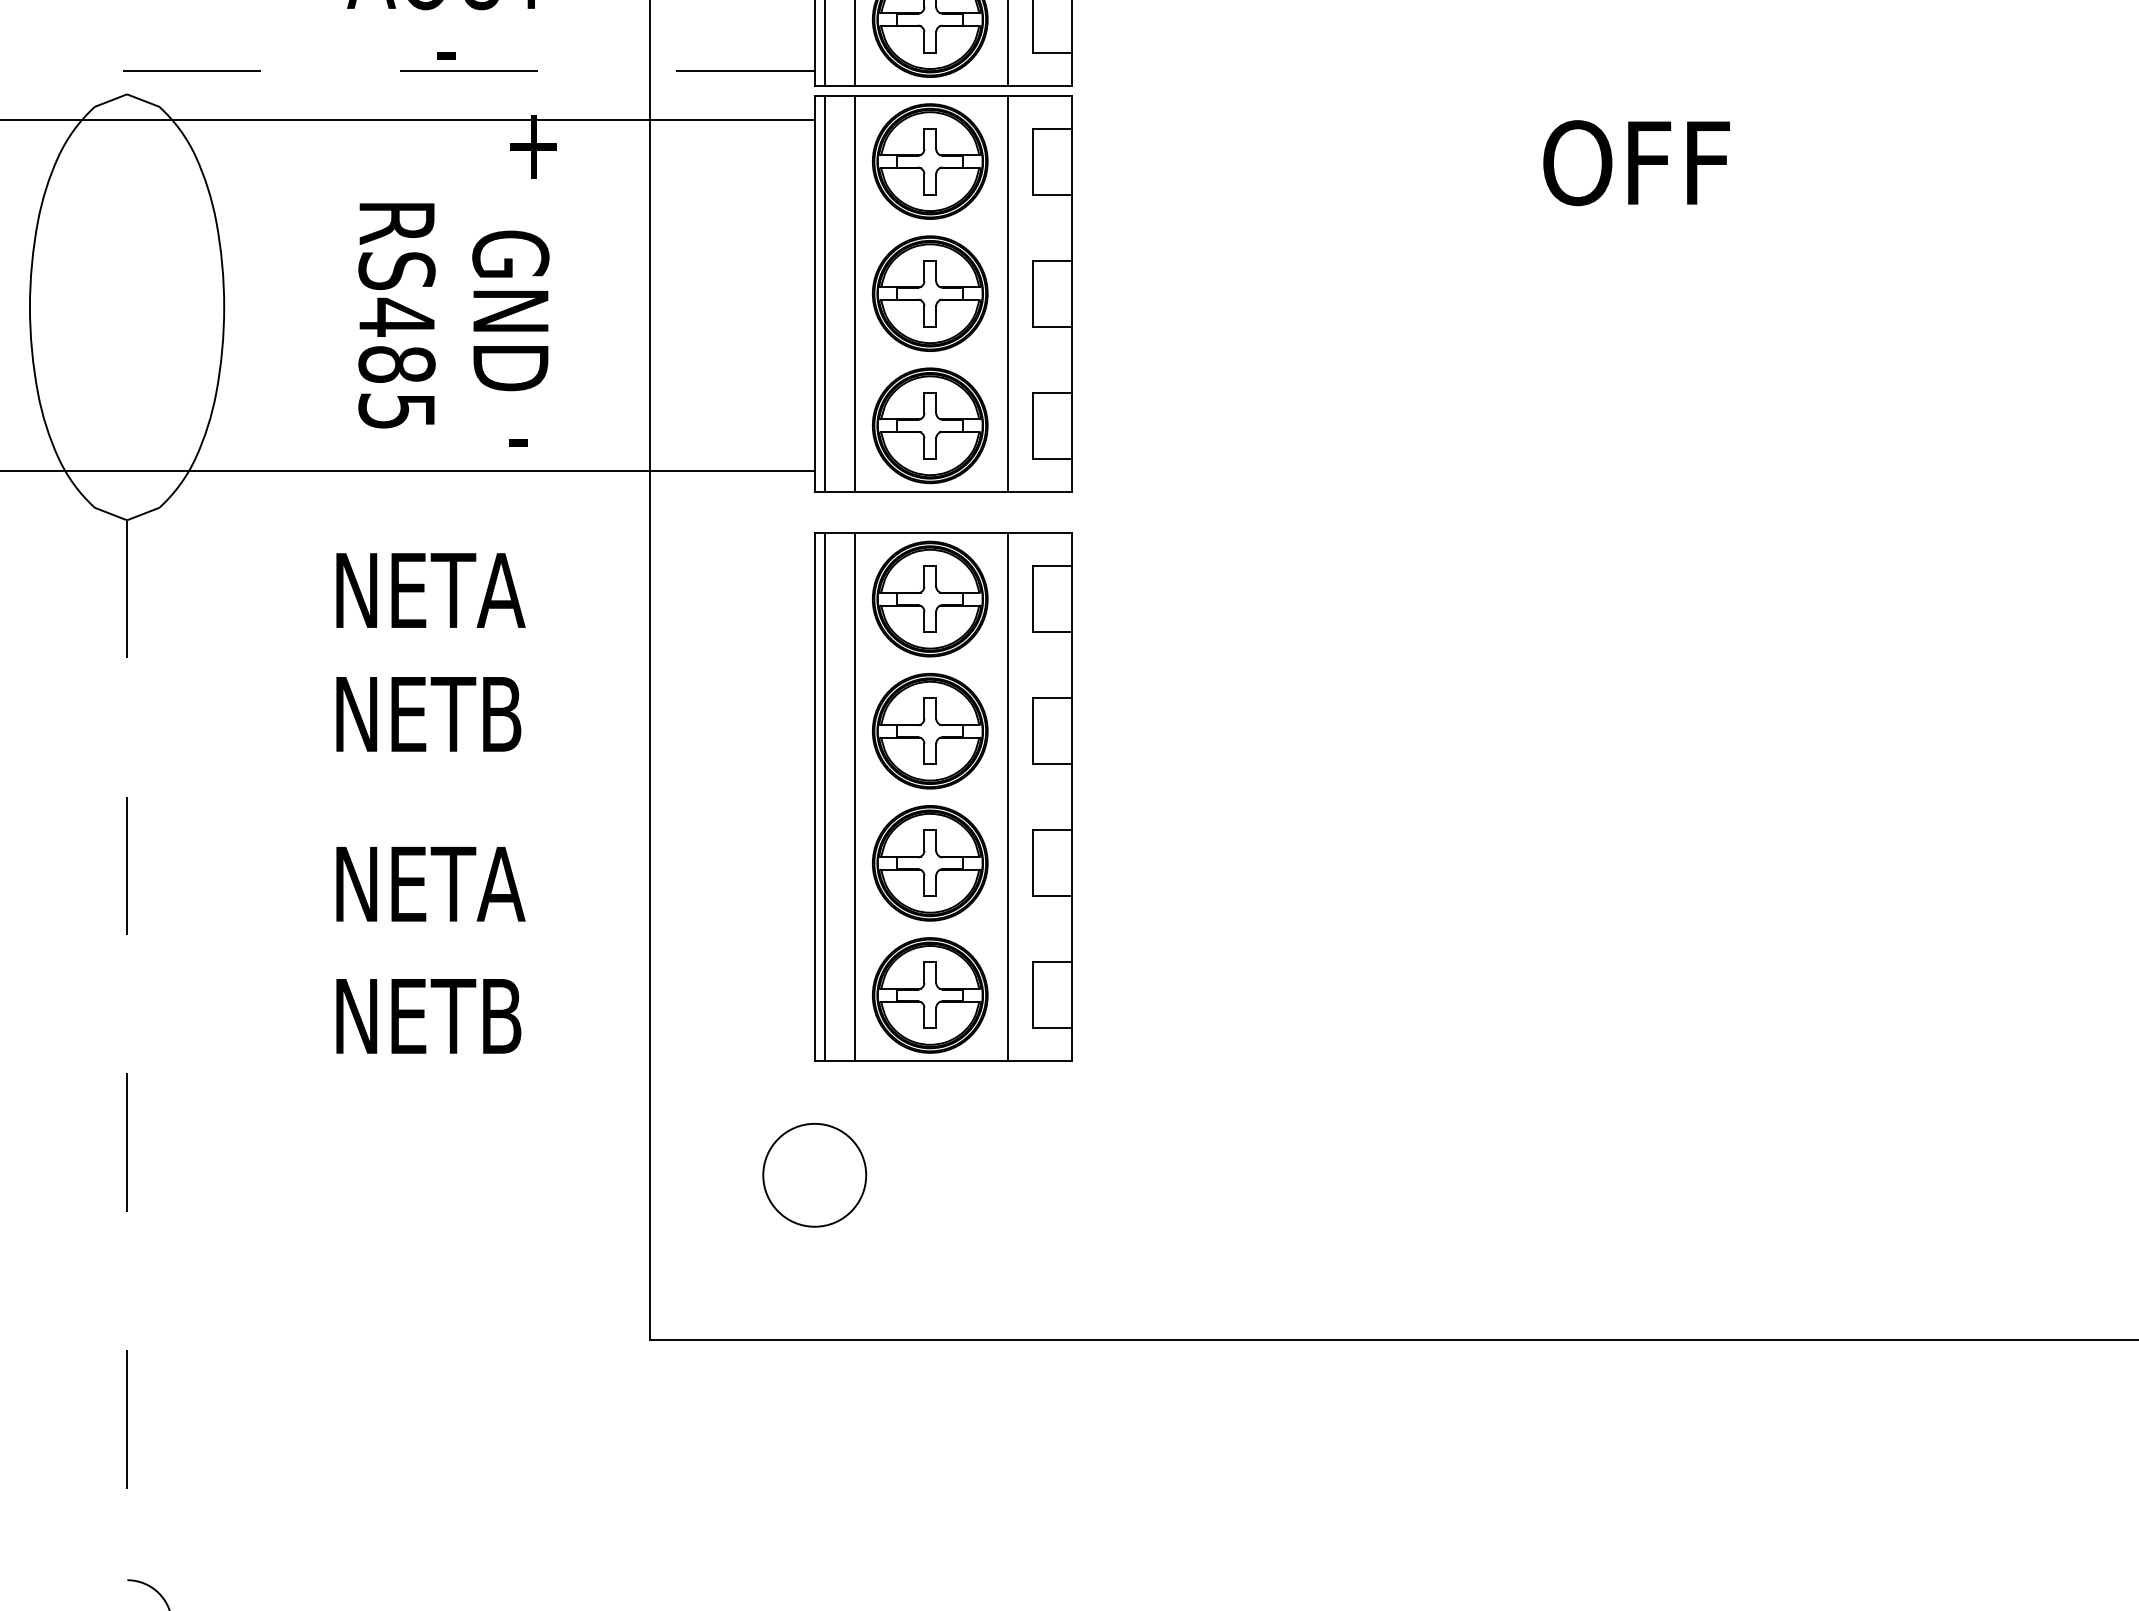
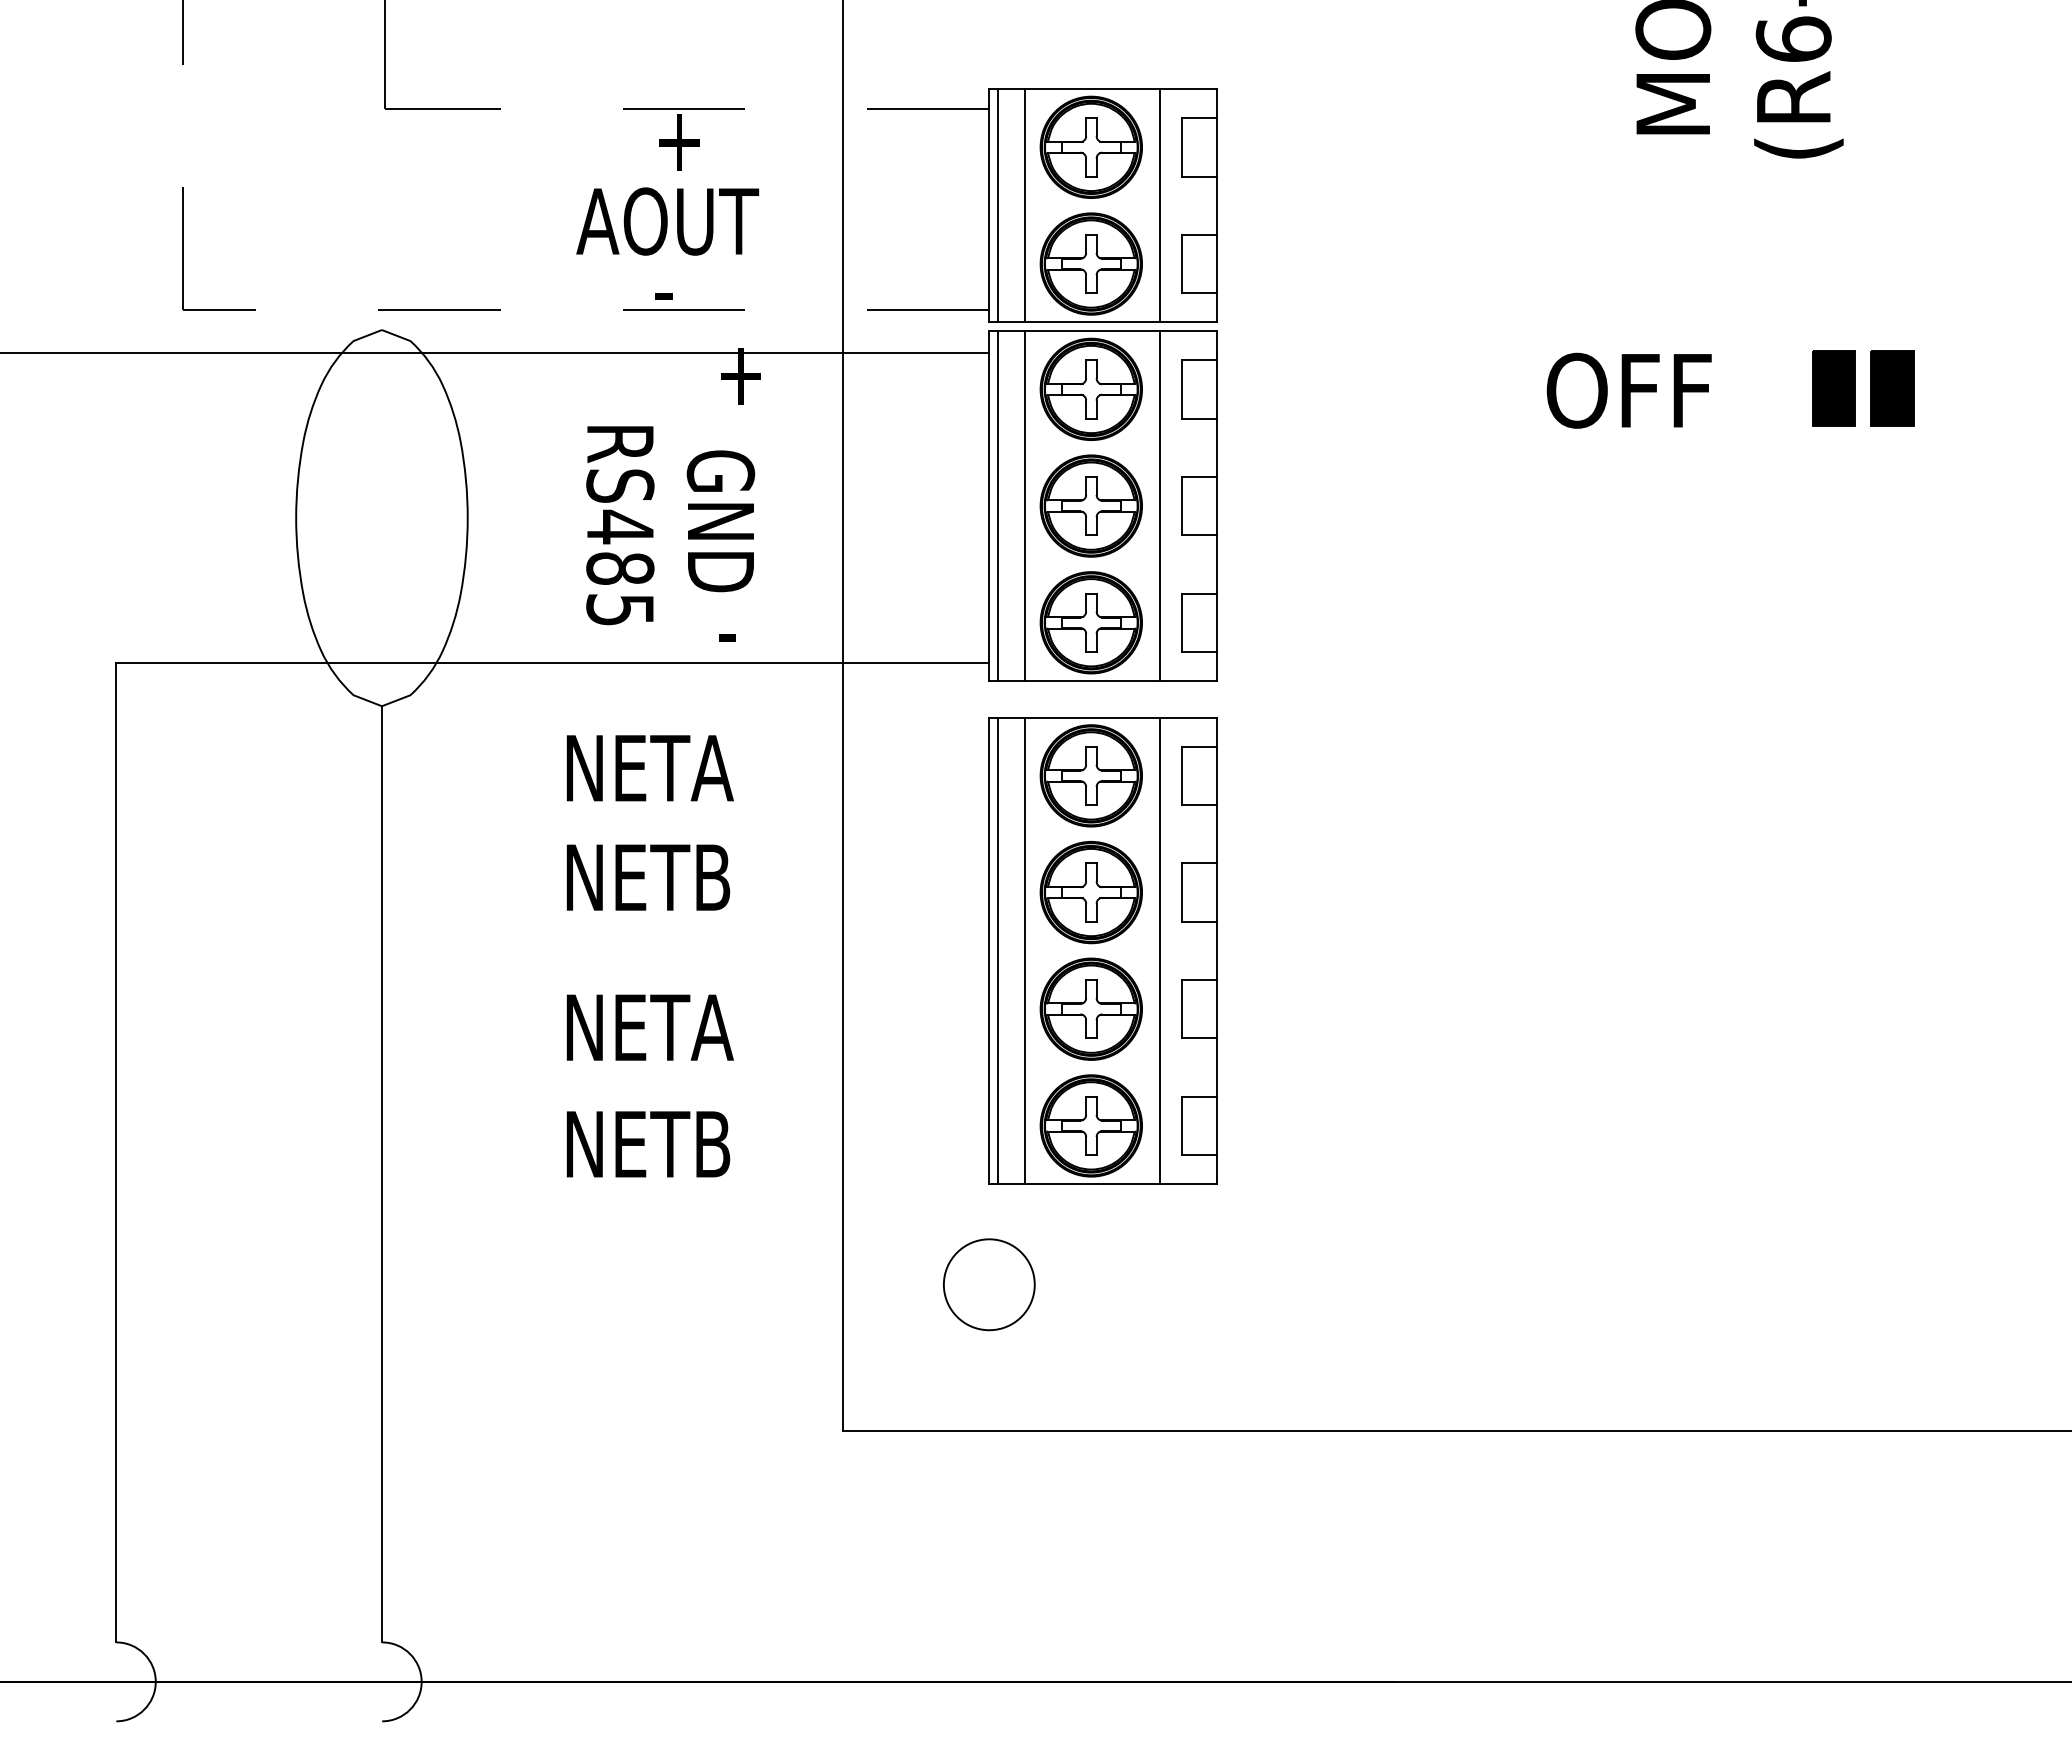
part: (1812, 160) -> (1870, 388), added
text: (1635, 162) -> (1628, 390), moved
line: (127, 1050) -> (382, 1174), dashed -> solid

